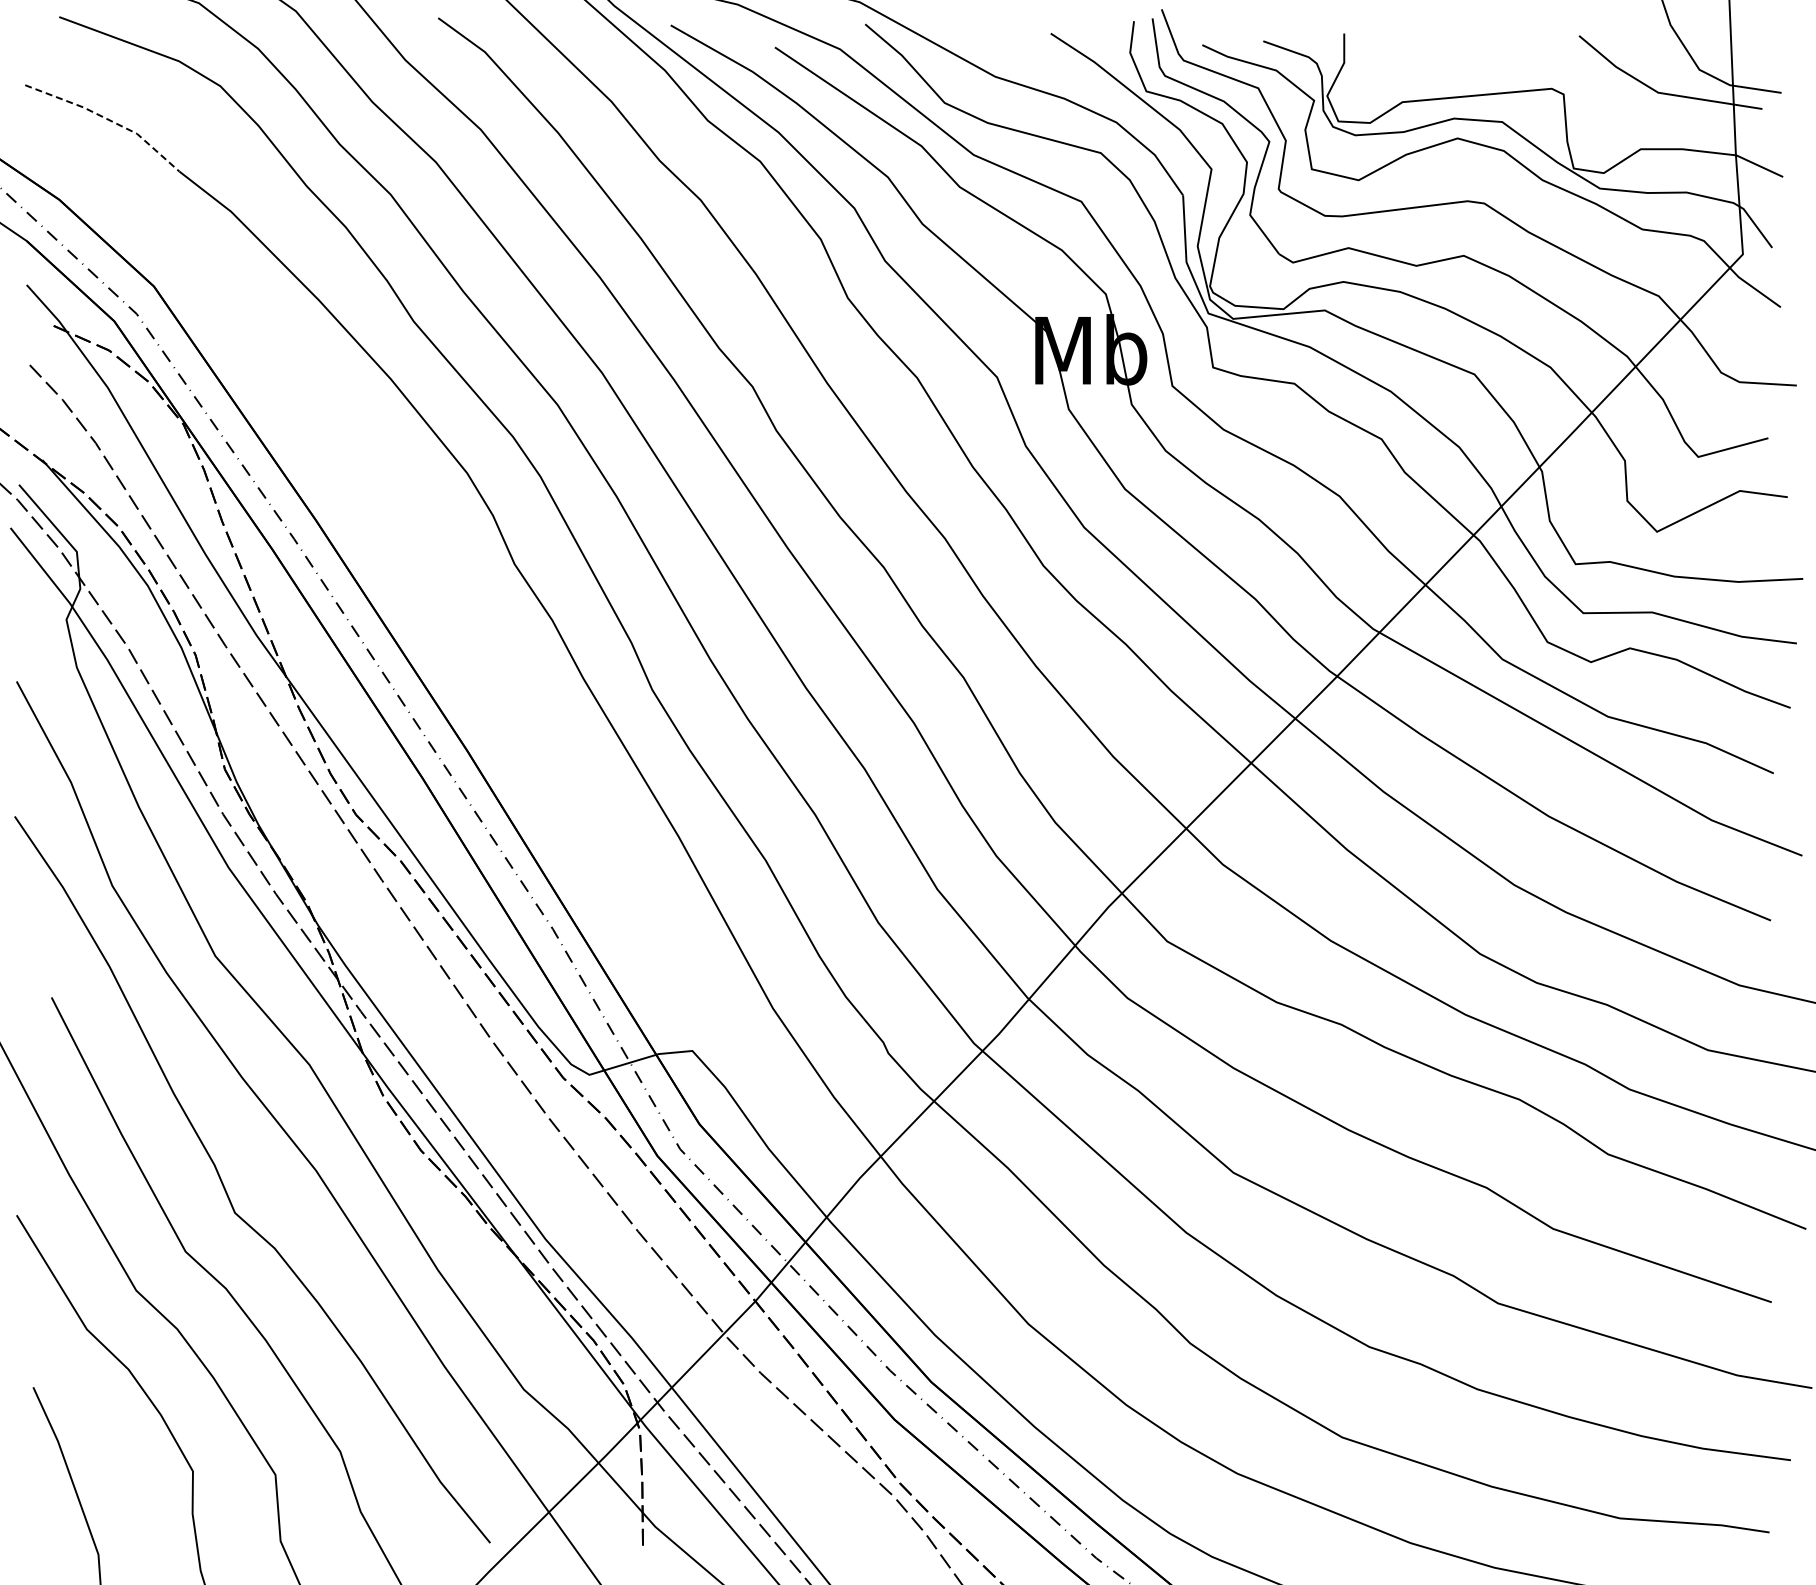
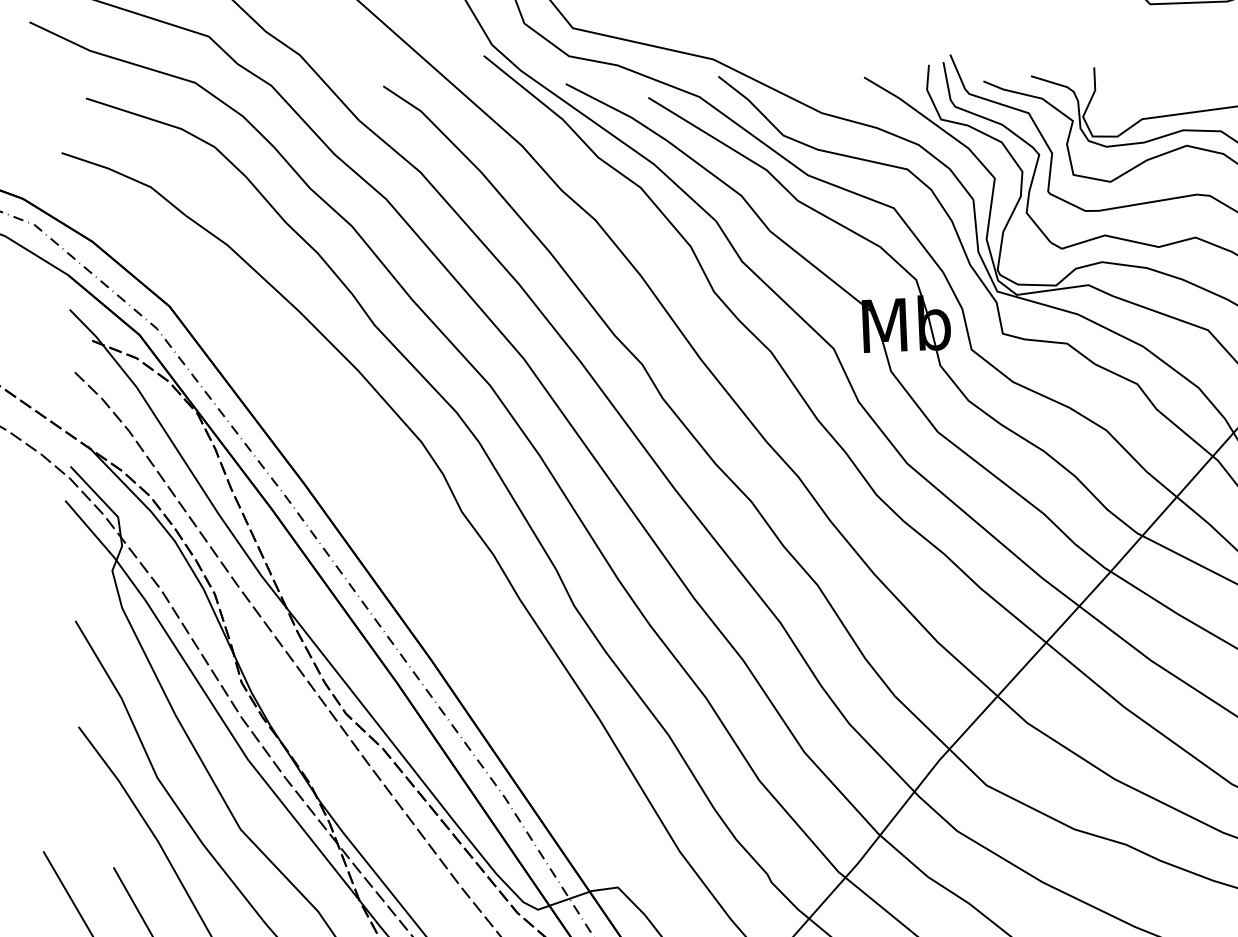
line: (107, 119) -> (127, 177), dashed -> solid

